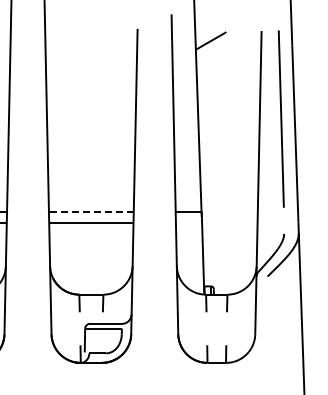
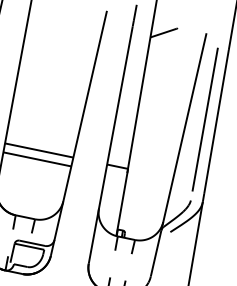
line: (280, 118) -> (204, 119), moved
line: (90, 211) -> (38, 150), dashed -> solid

